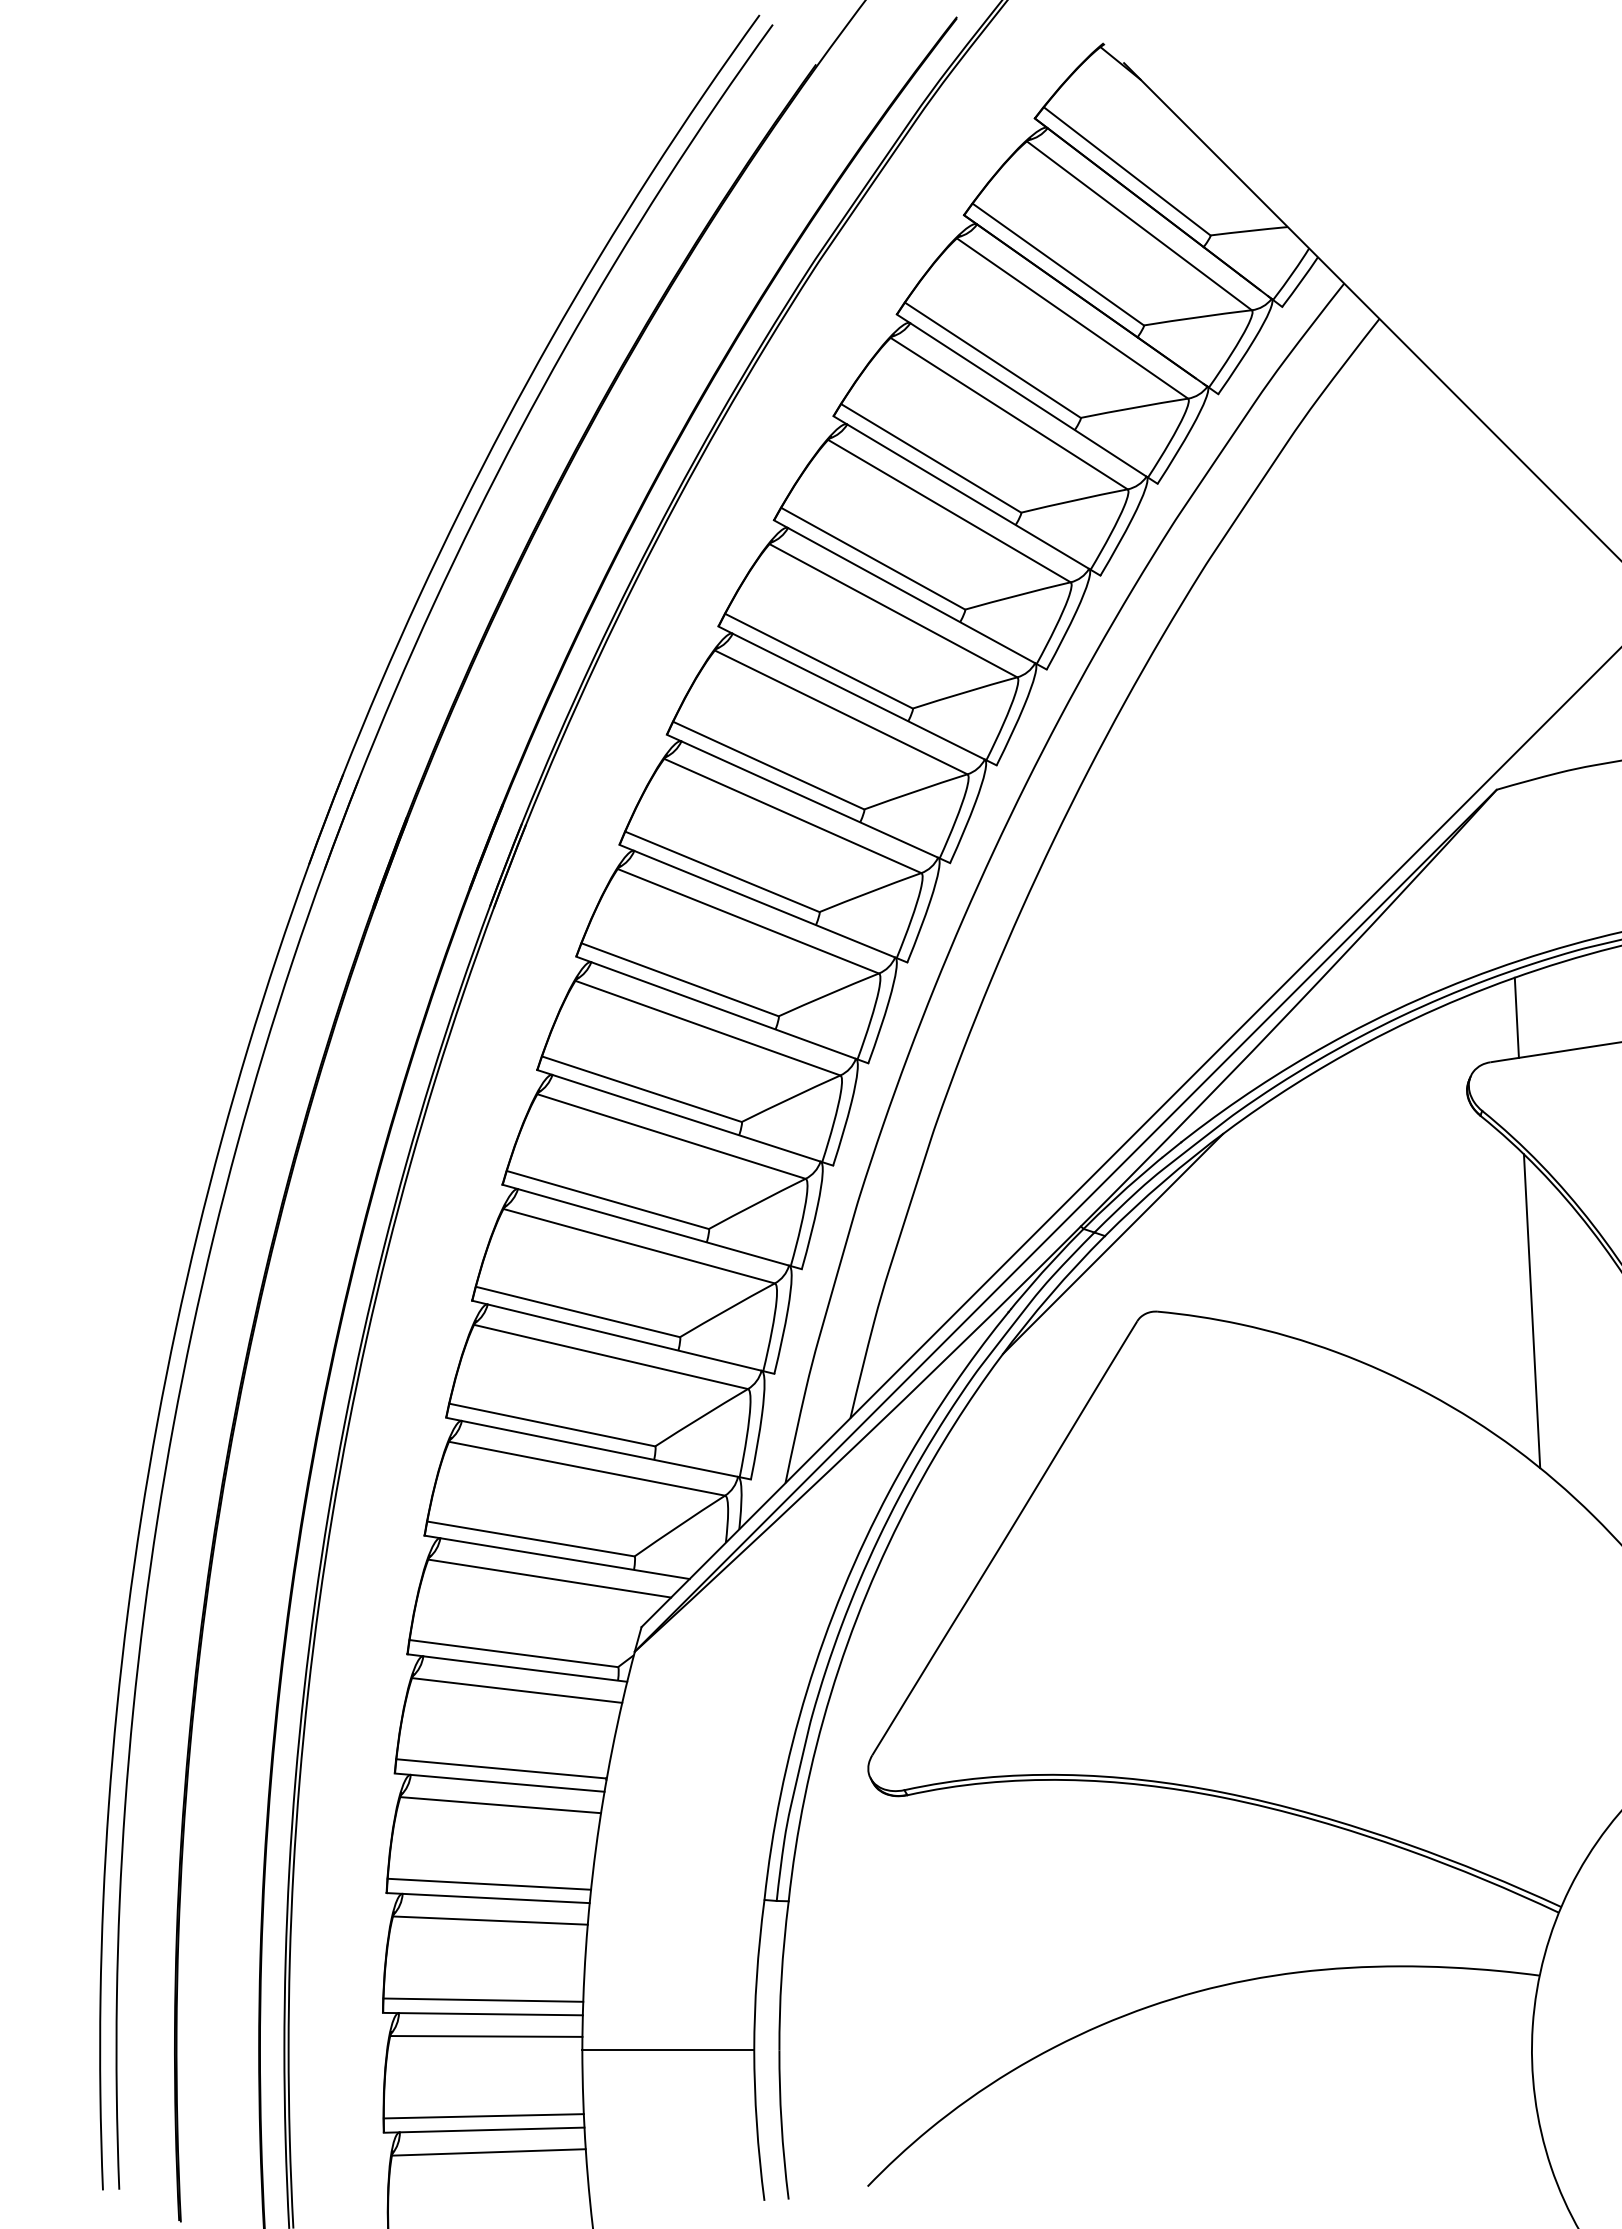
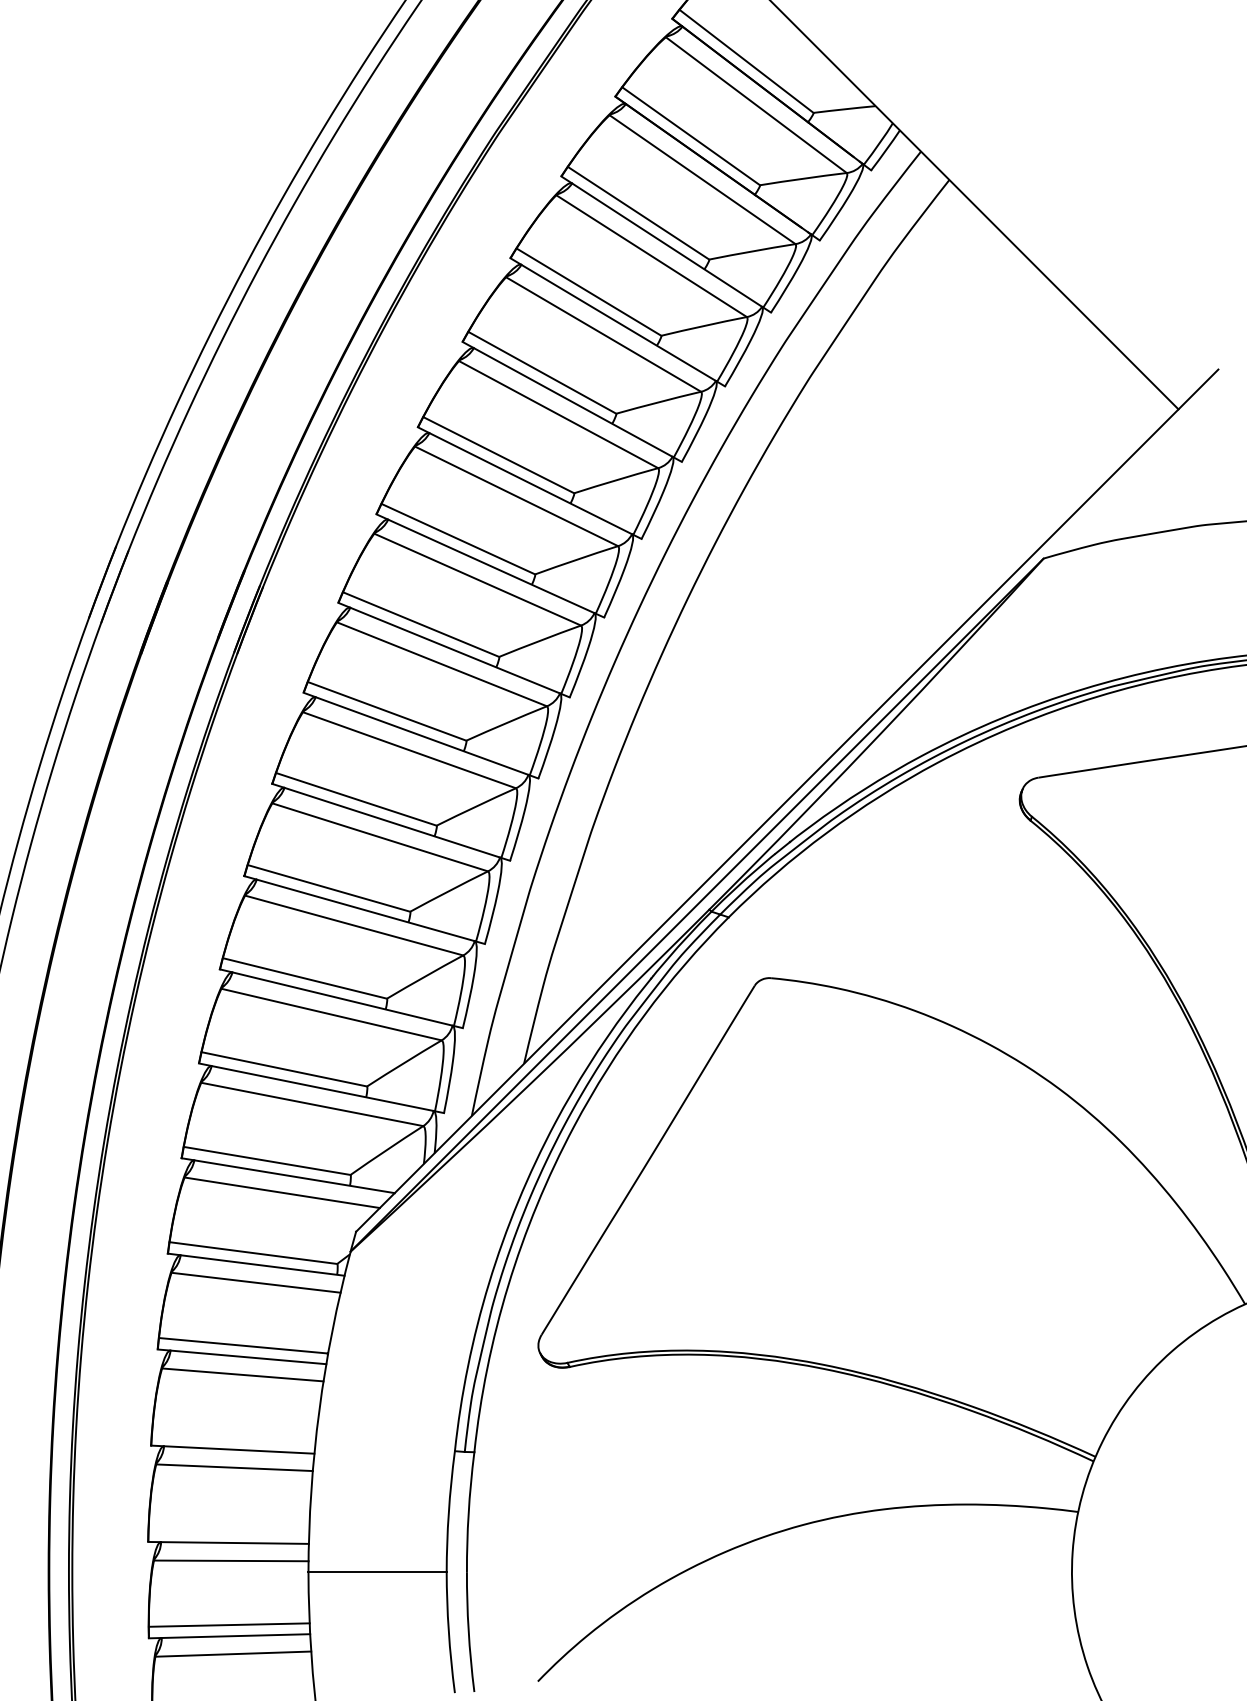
line: (1516, 1017) -> (1059, 741), removed
line: (1112, 1243) -> (734, 923), removed
line: (1531, 1311) -> (1071, 978), removed
line: (489, 1883) -> (233, 1437), removed
line: (483, 1999) -> (229, 1531), removed

